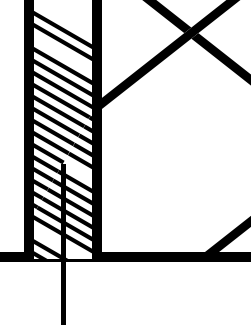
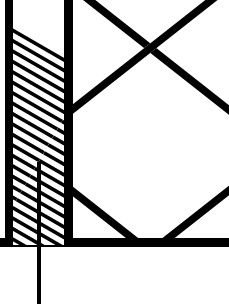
fill: (62, 53) -> (38, 65), added
fill: (77, 171) -> (51, 168), added
fill: (140, 222) -> (106, 212), added
fill: (60, 241) -> (36, 229), added

